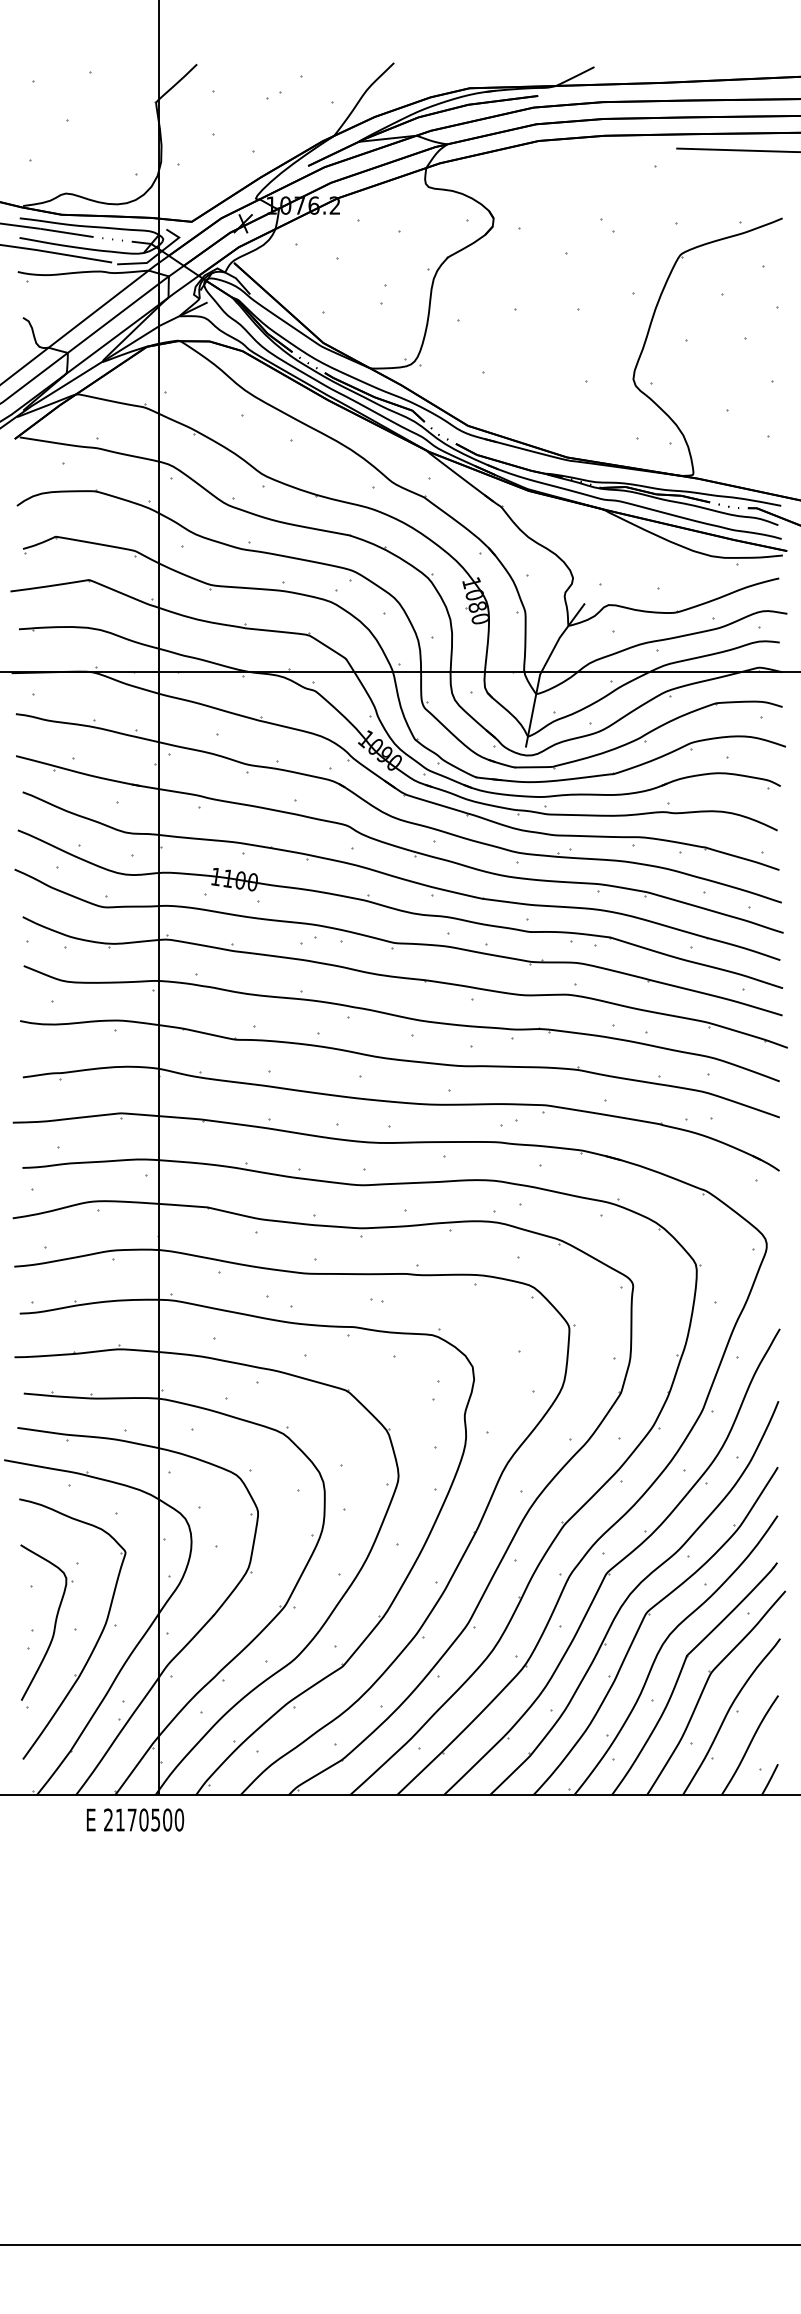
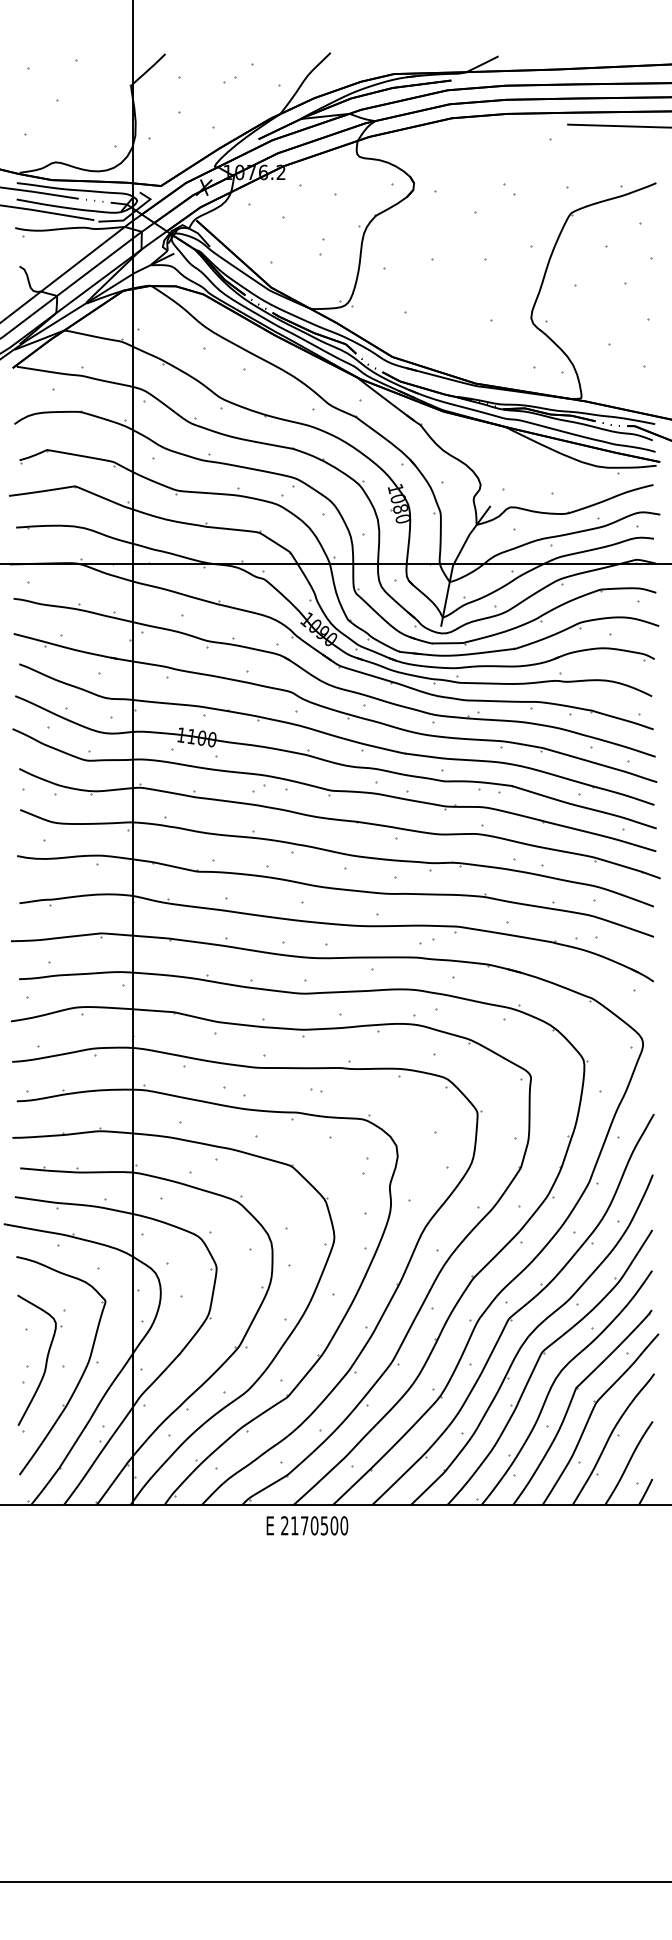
text: (135, 1819) -> (307, 1525), moved

